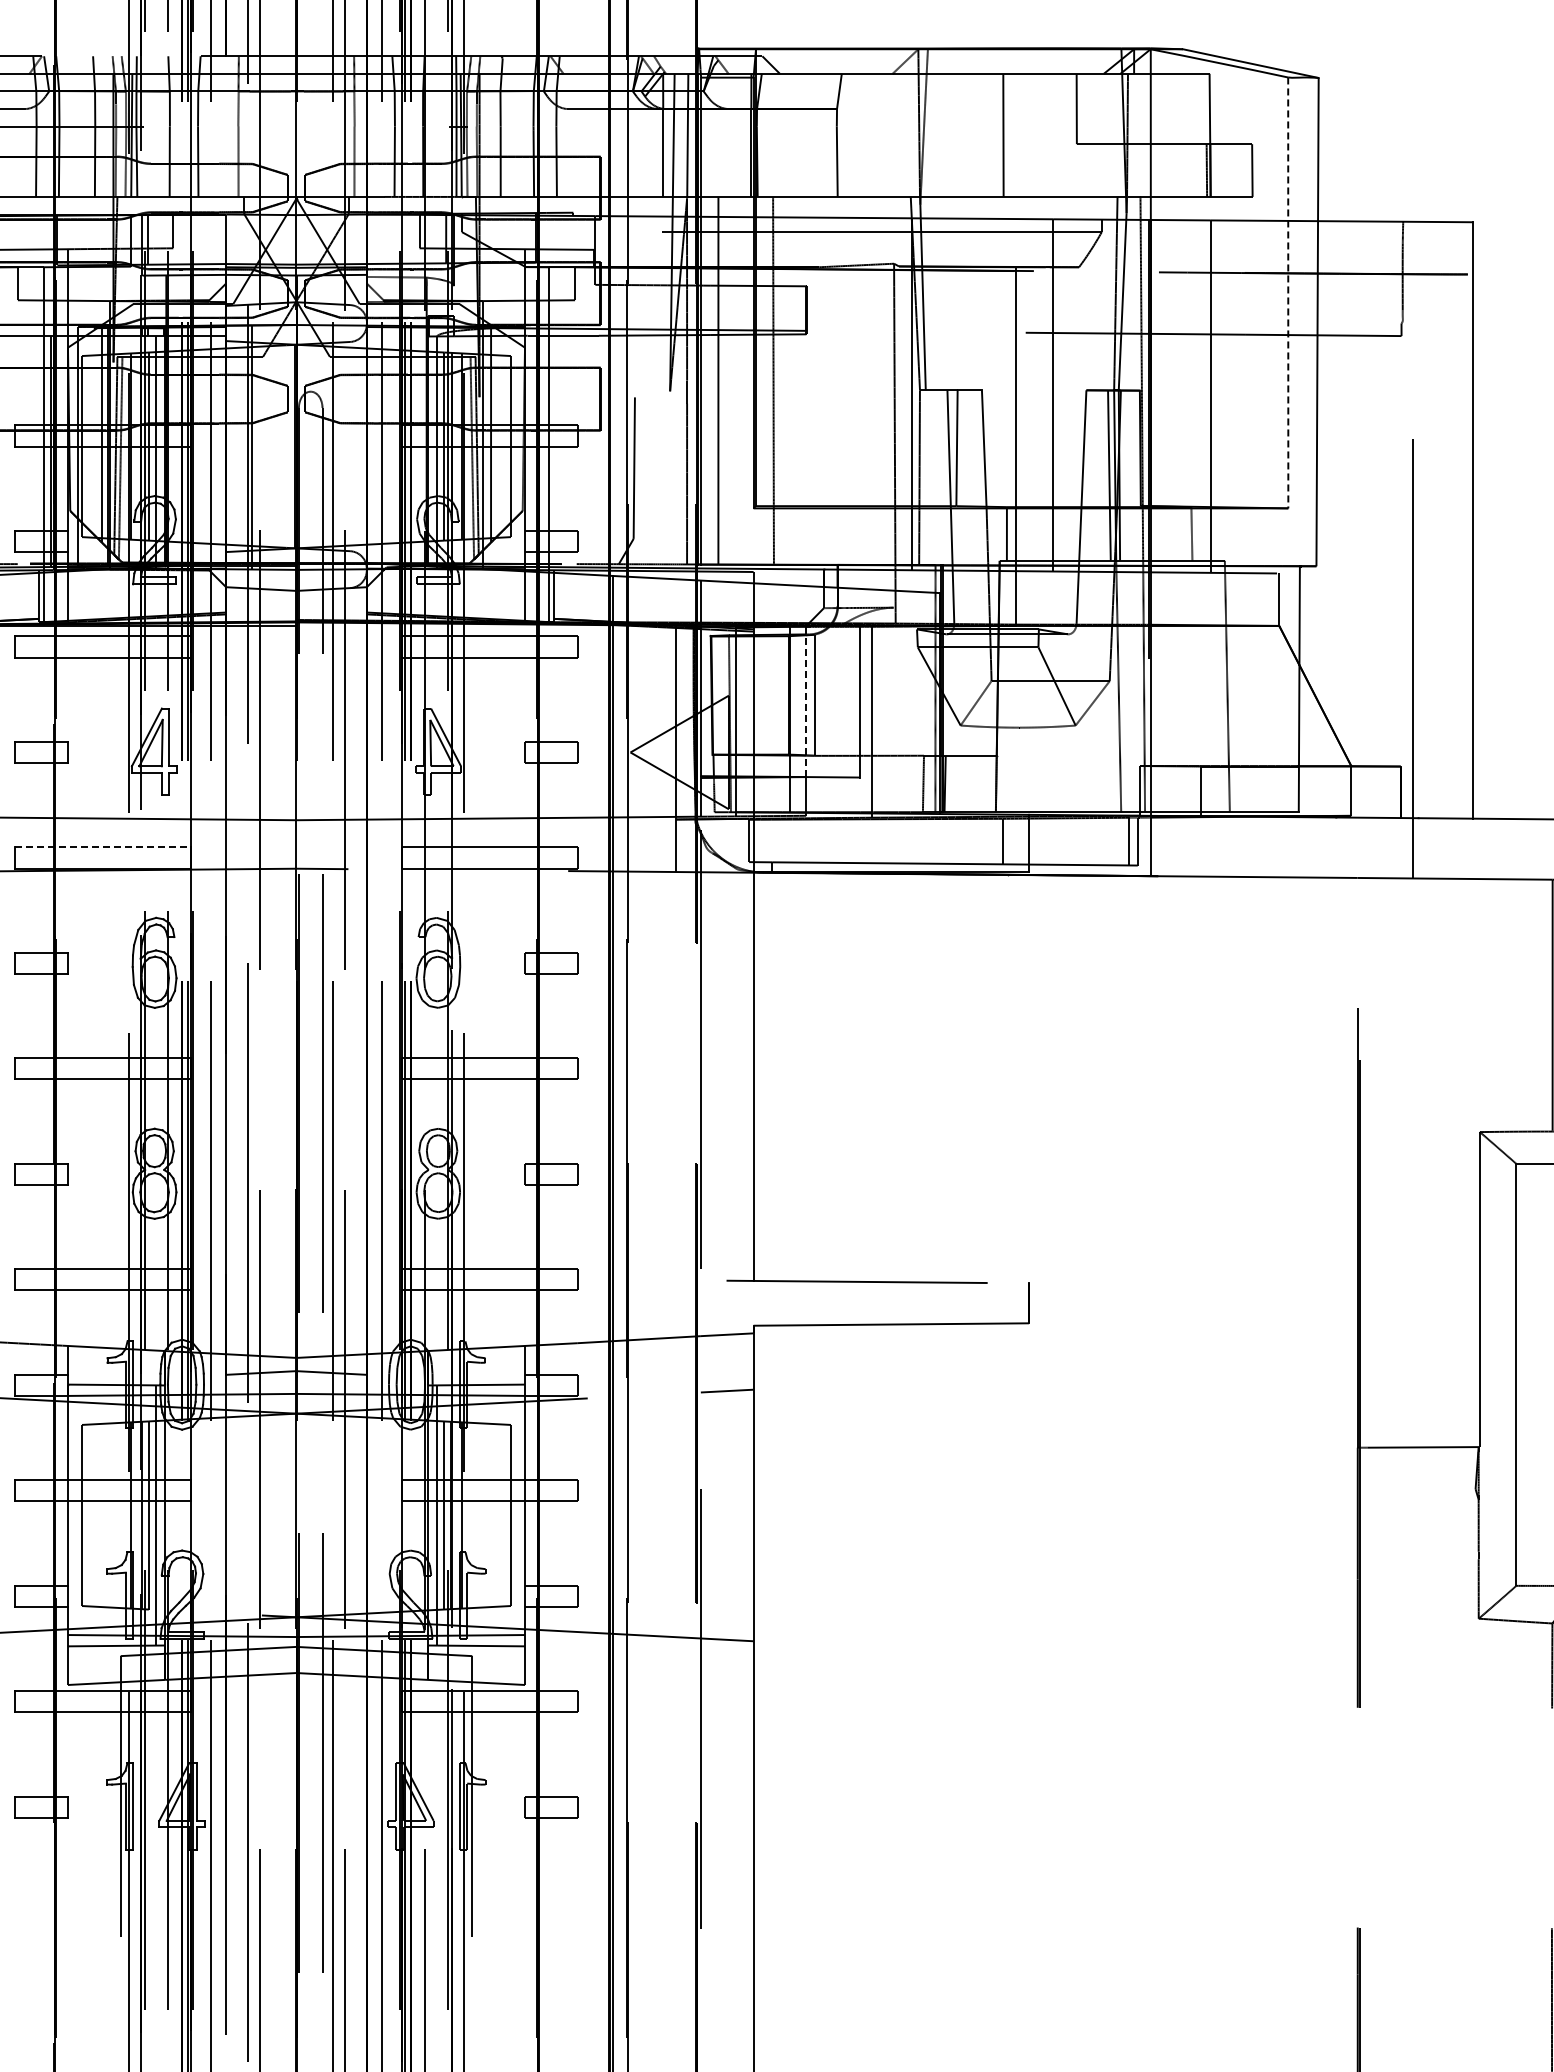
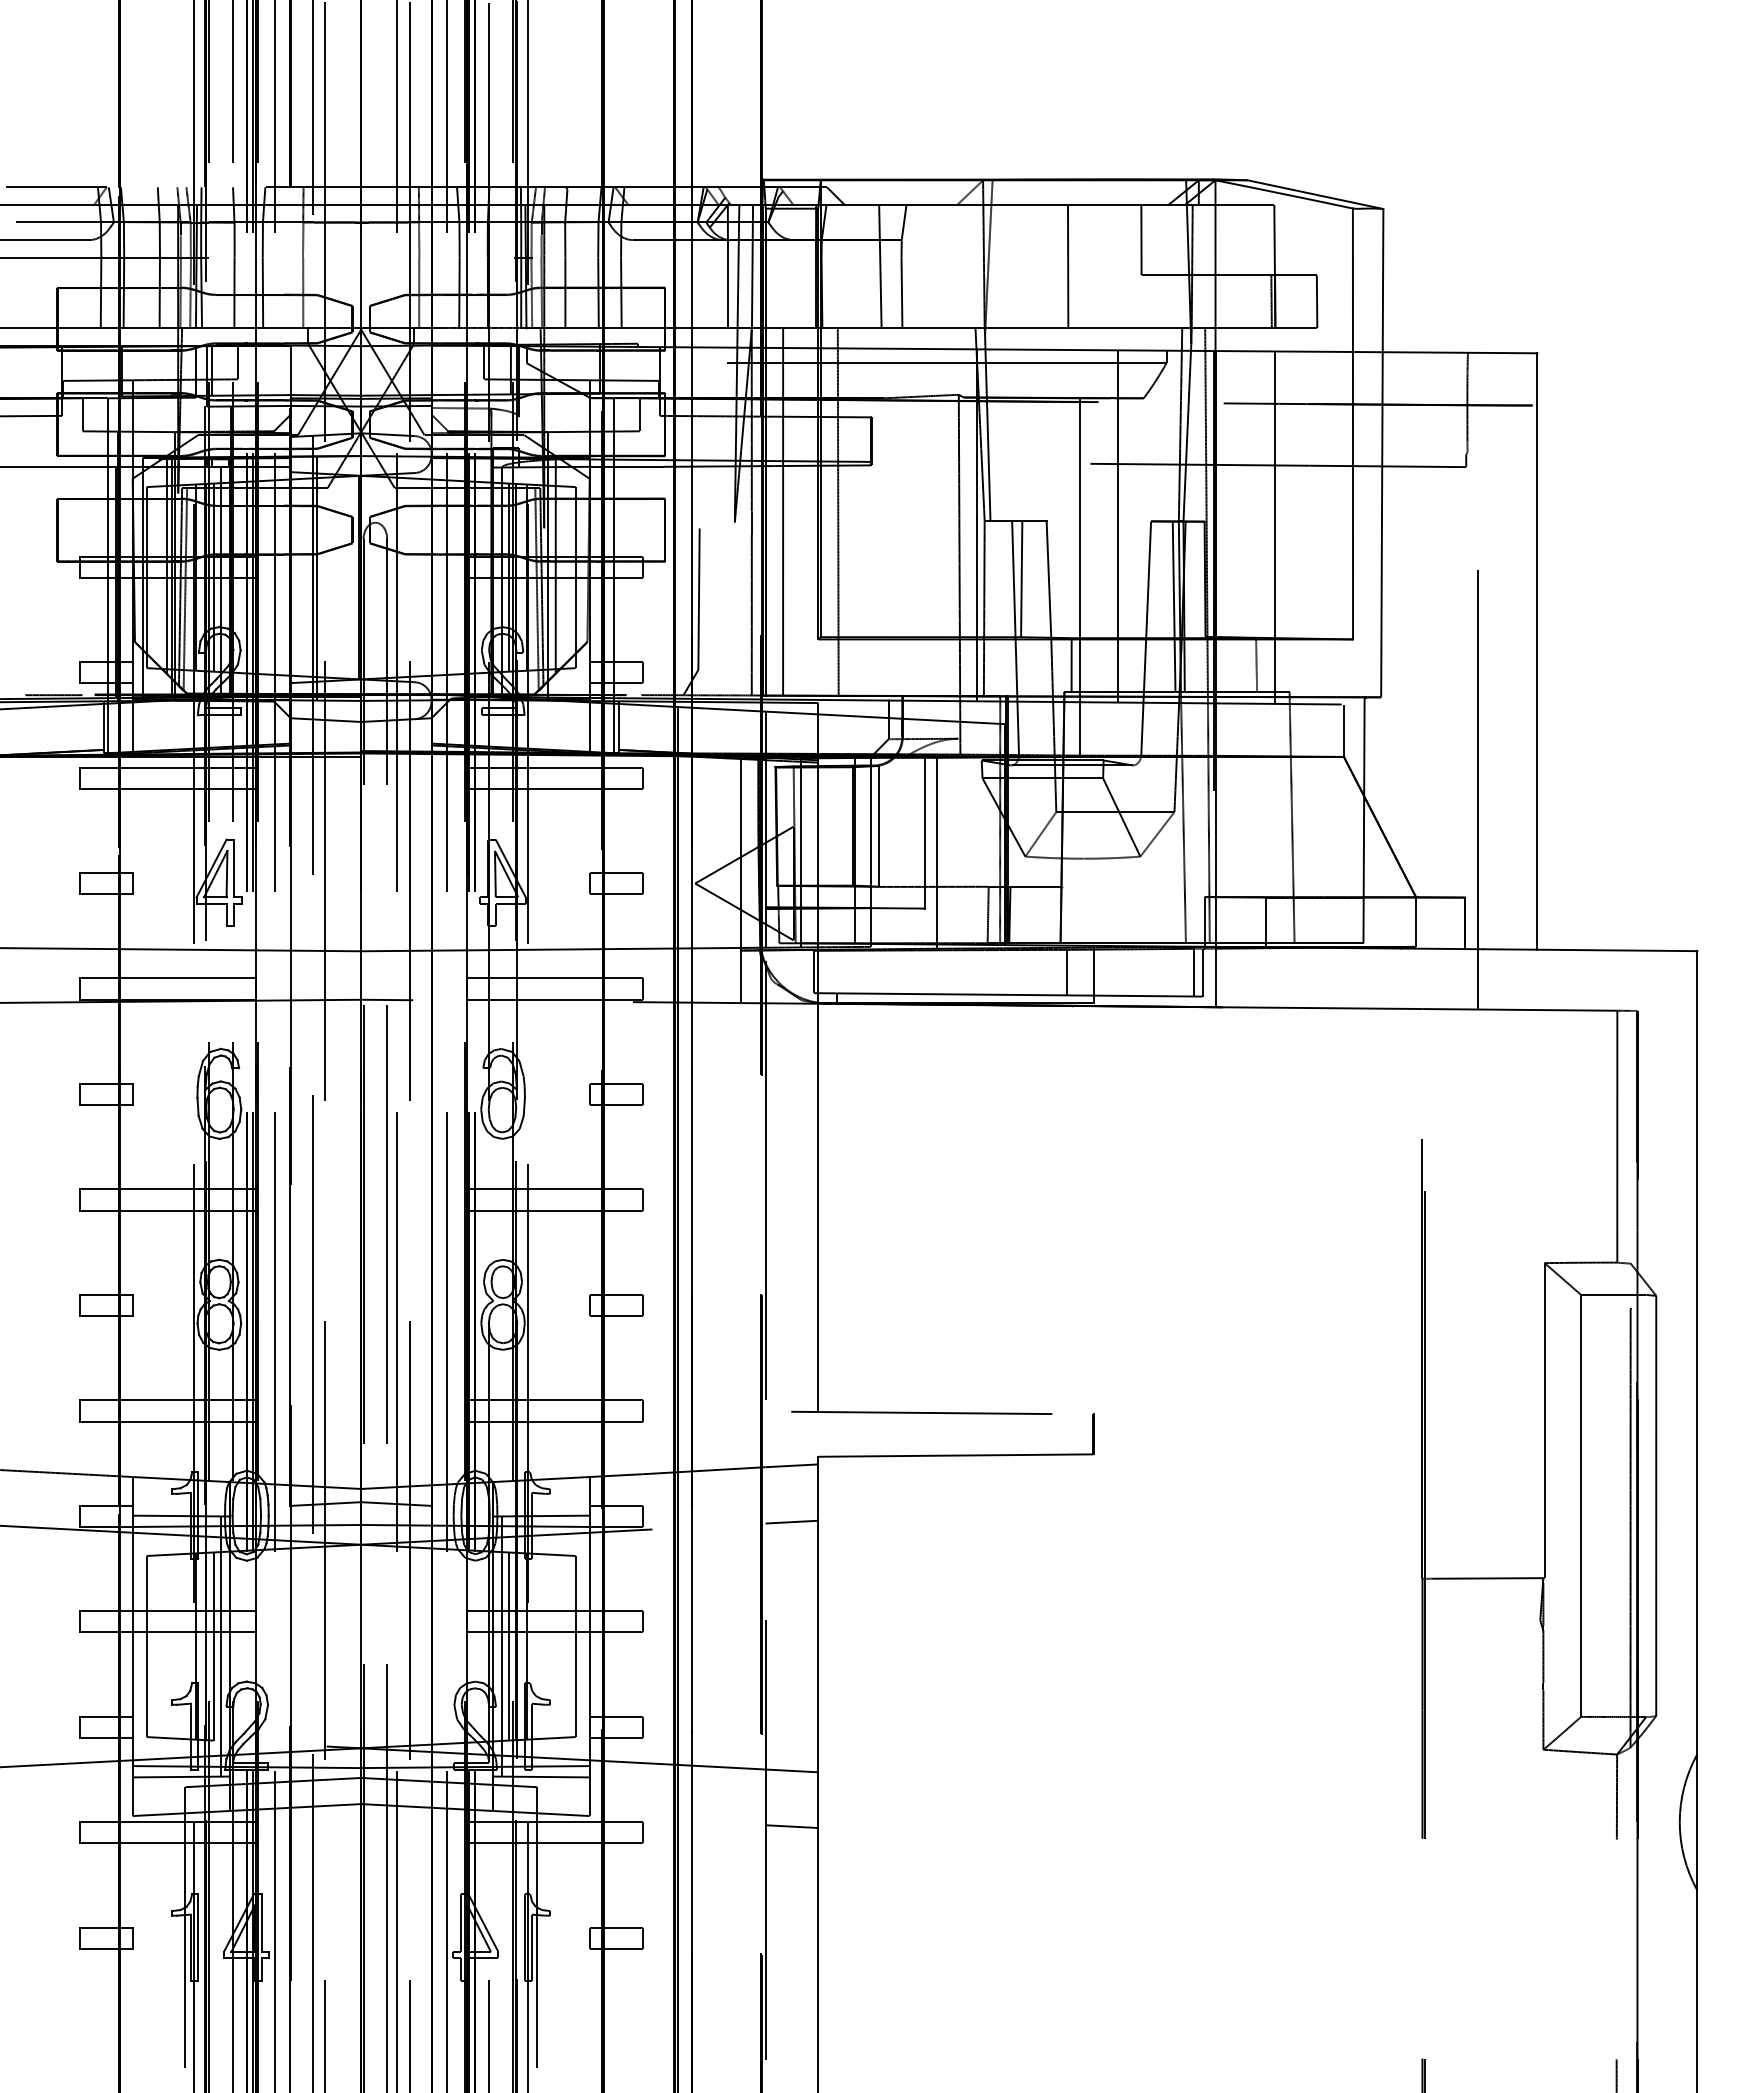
line: (815, 134) -> (880, 265), added
line: (1287, 293) -> (1352, 424), dashed -> solid
line: (806, 701) -> (871, 832), dashed -> solid
line: (102, 847) -> (167, 978), dashed -> solid
line: (726, 1695) -> (791, 1826), added

